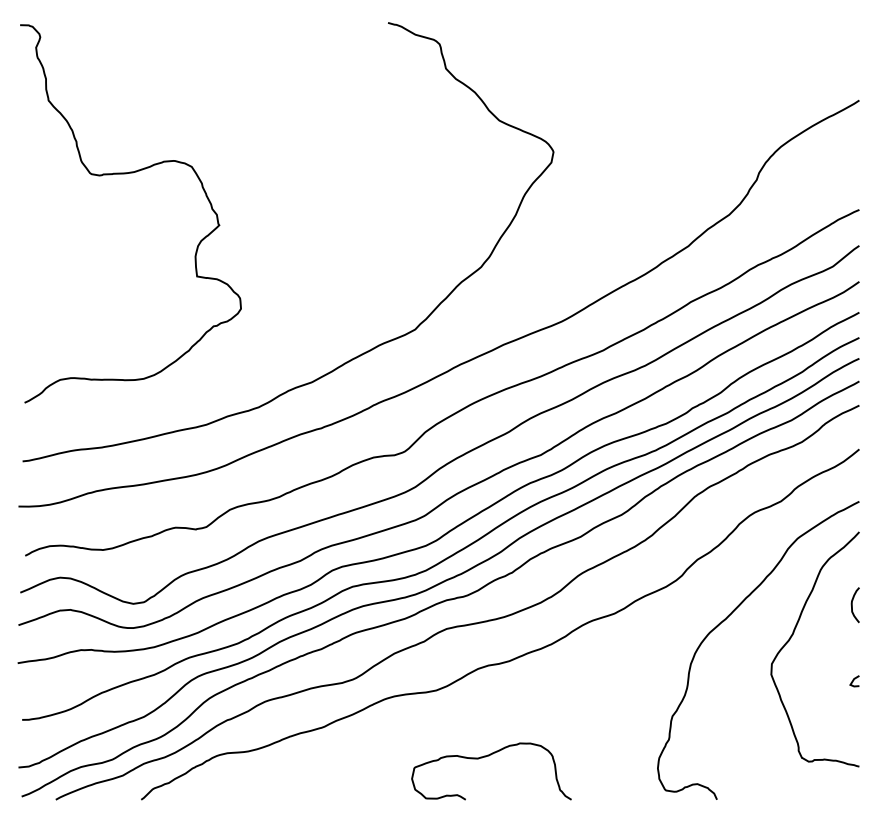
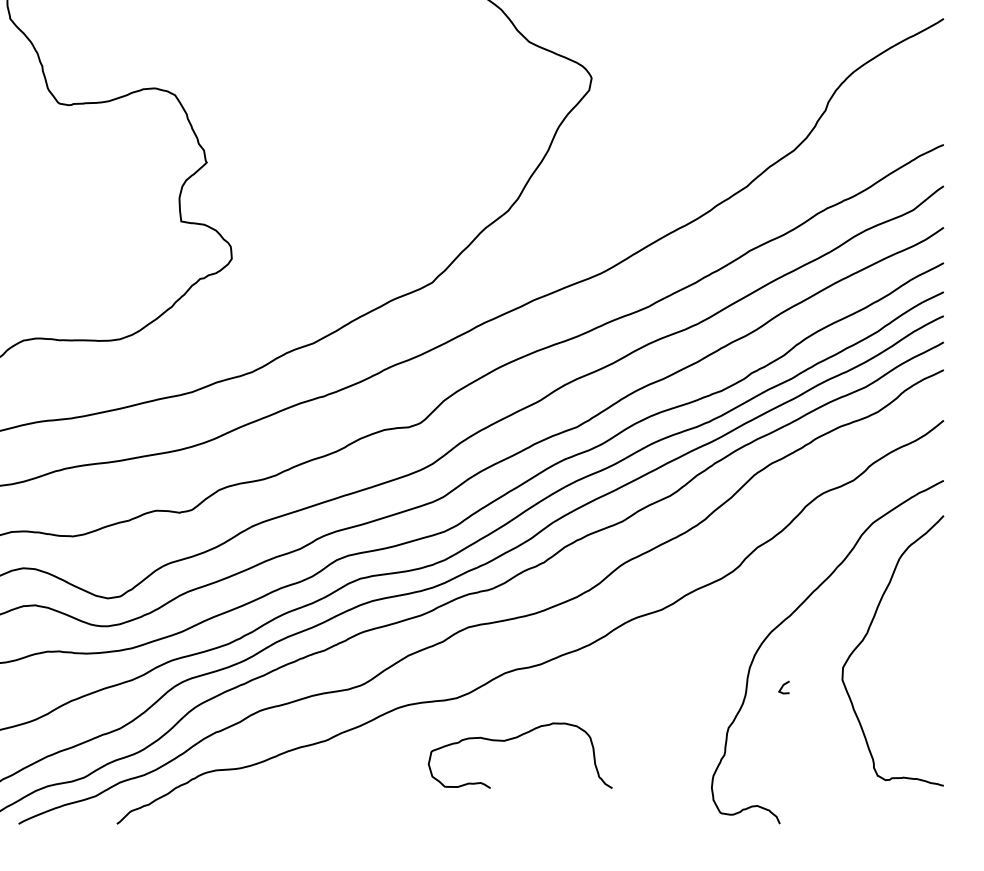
curve: (852, 605) -> (935, 600), removed
line: (854, 680) -> (783, 686), moved
curve: (489, 756) -> (517, 738), moved

